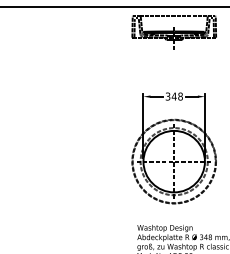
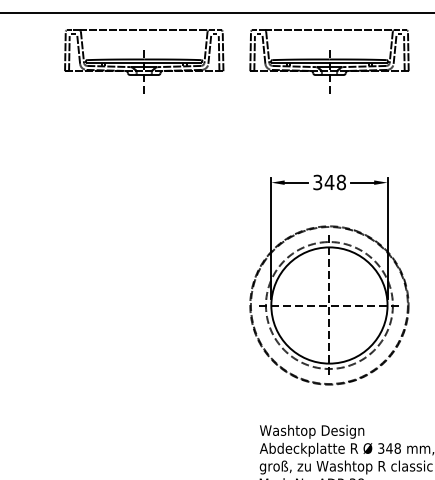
part: (75, 32) -> (142, 61), added

